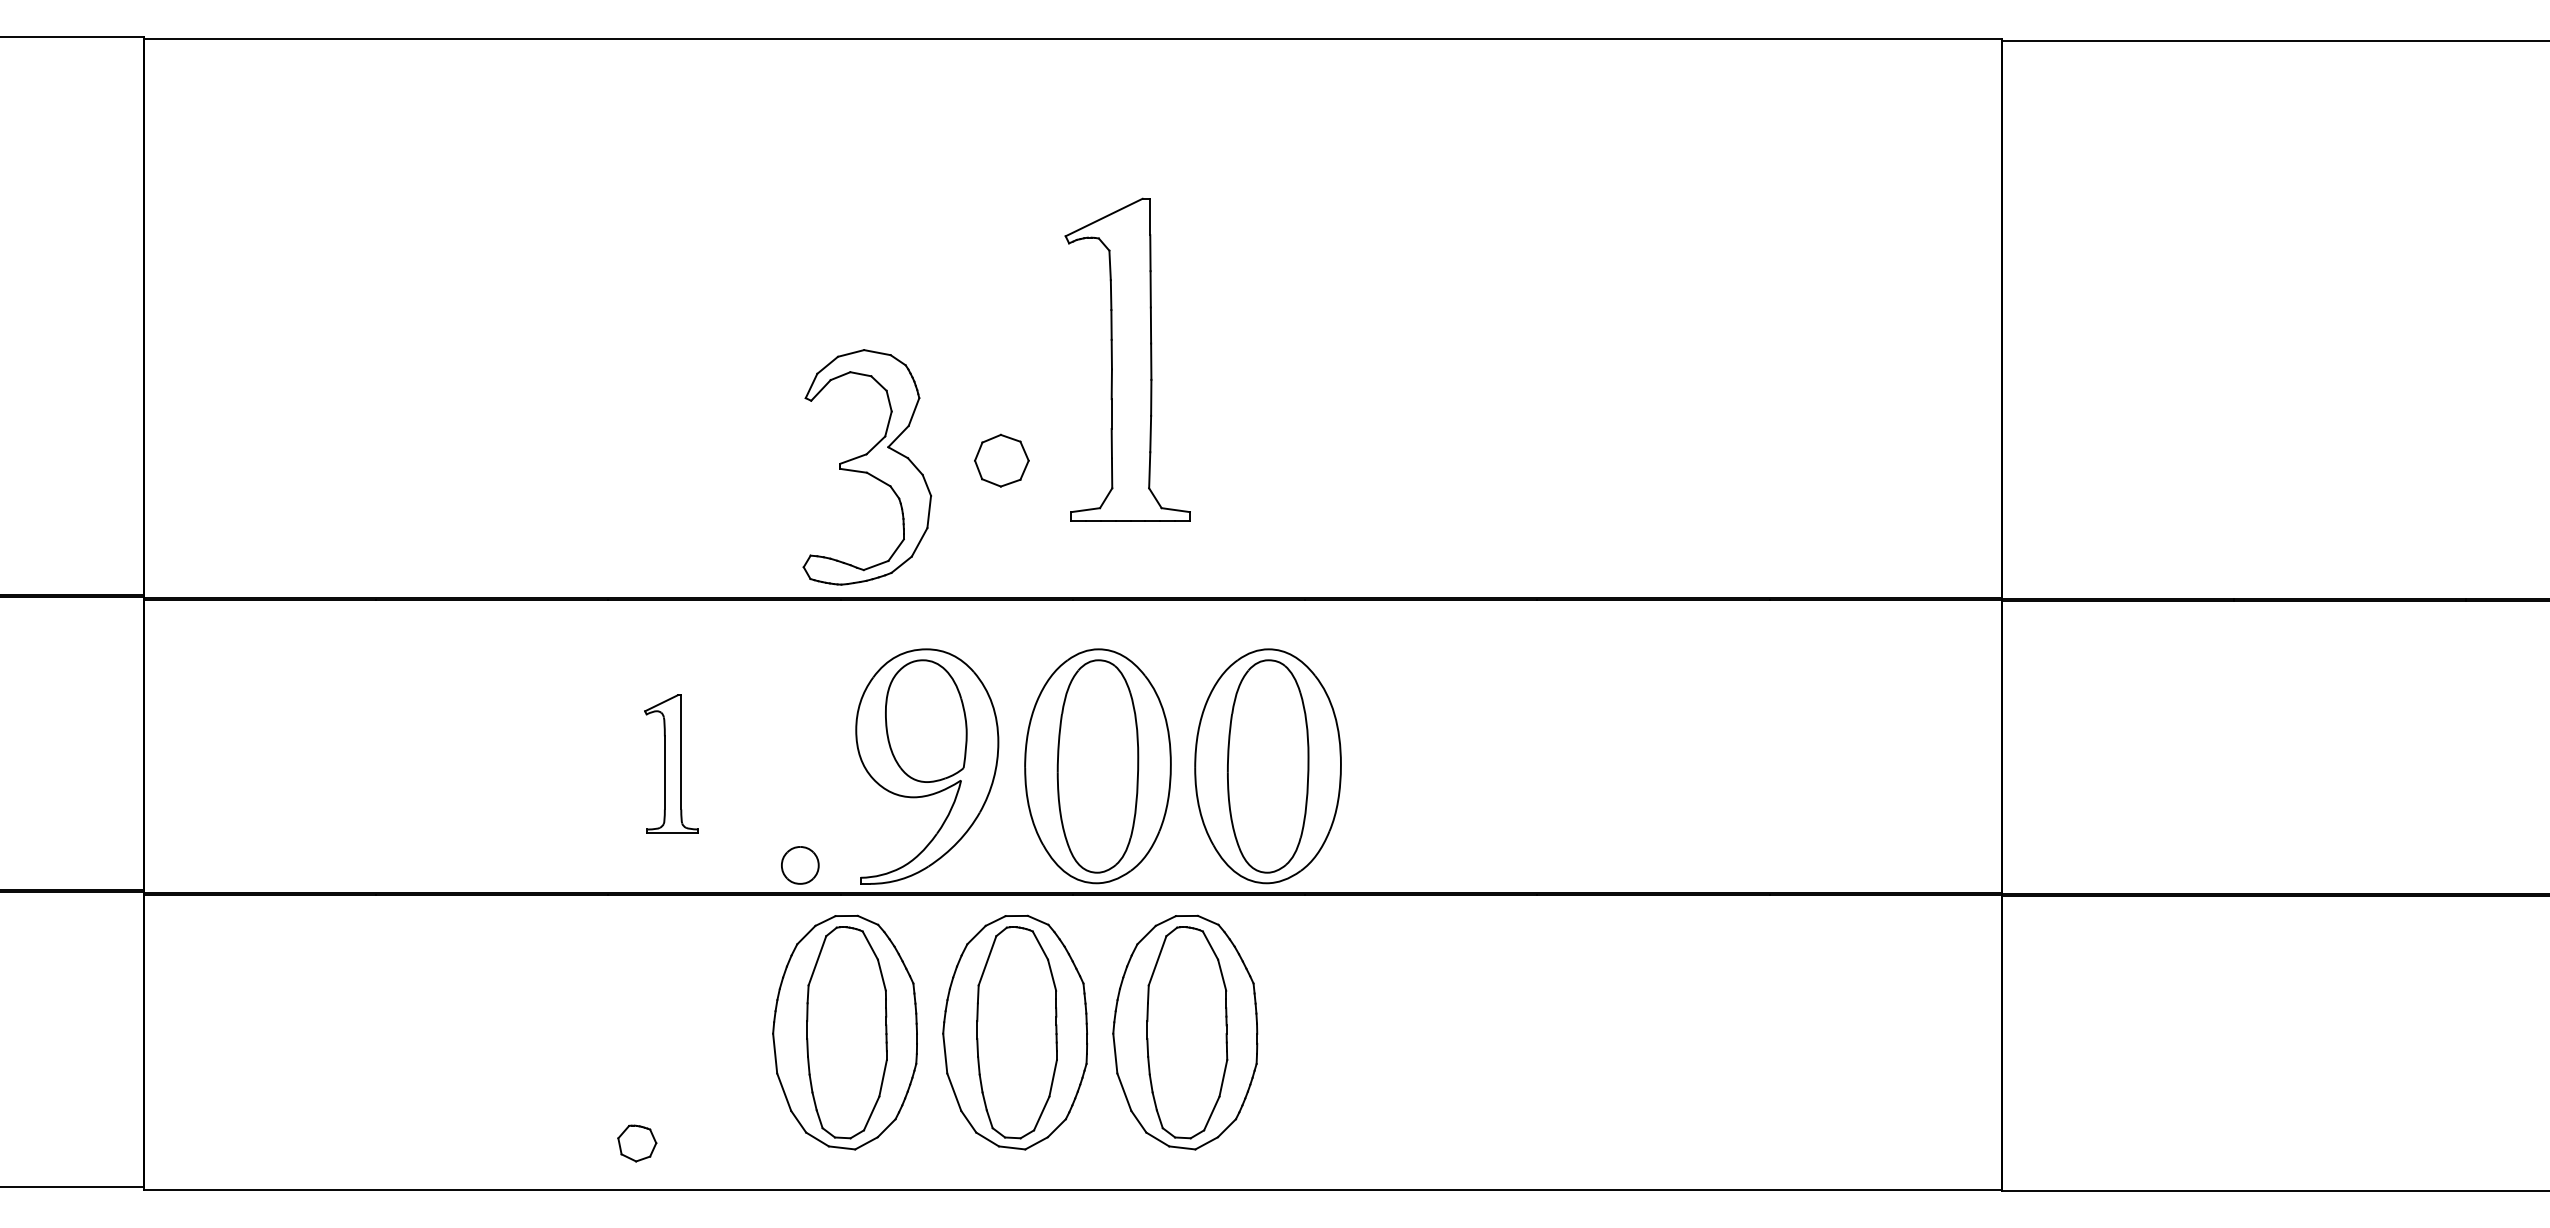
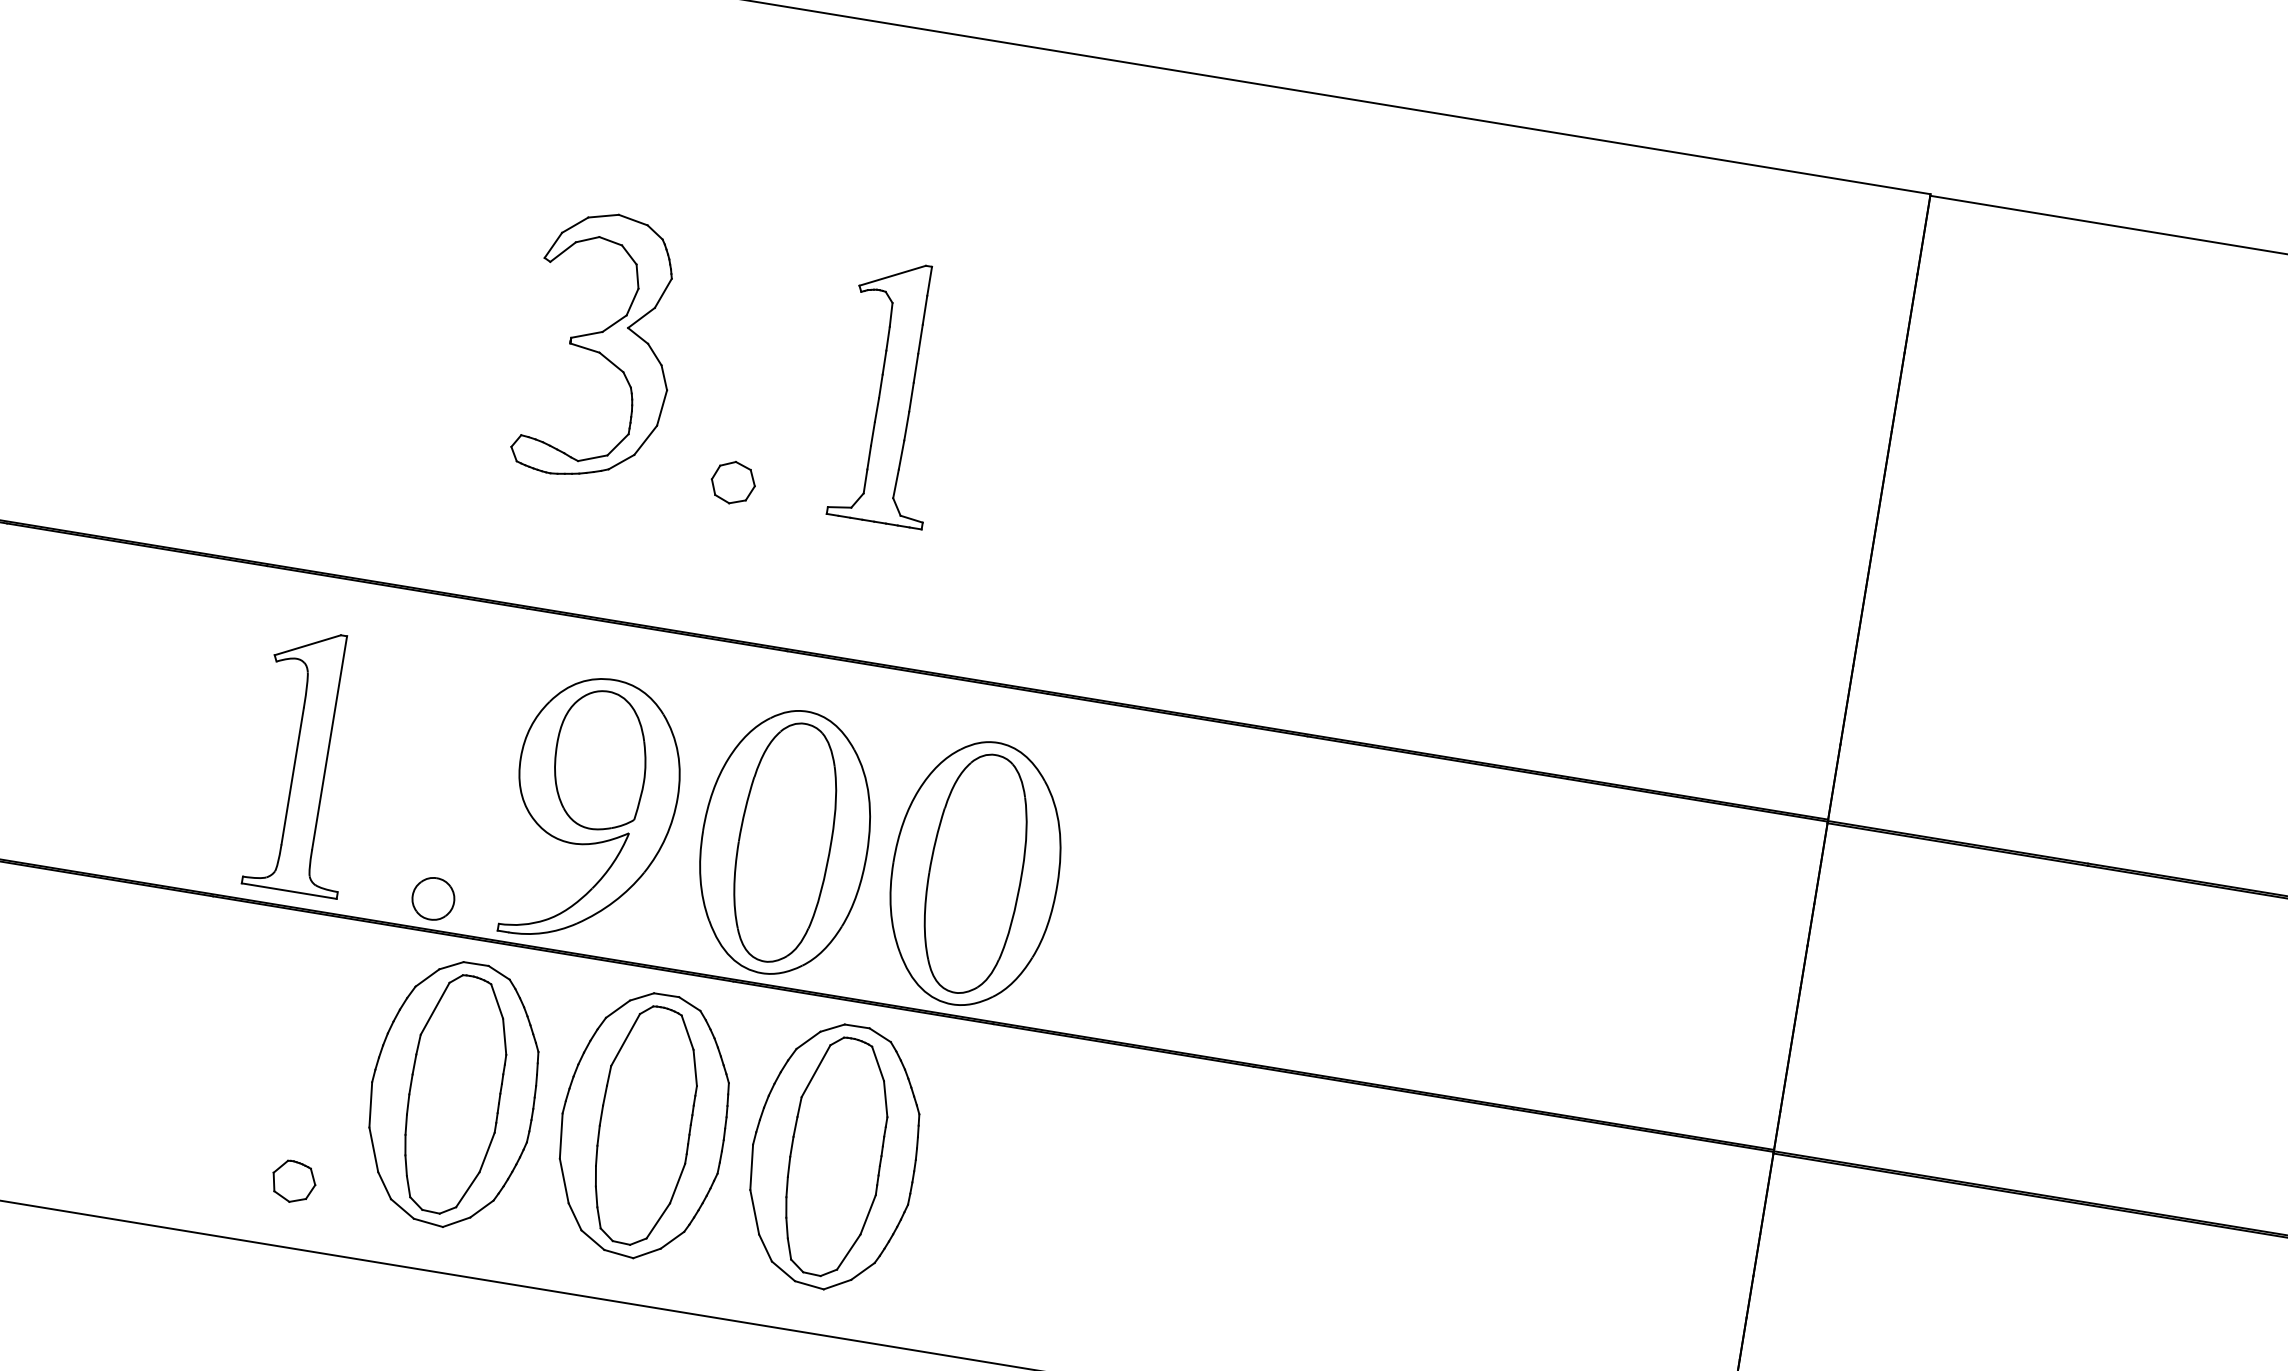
part: (1127, 359) -> (892, 392), size x0.71
part: (1001, 460) -> (732, 482), size x0.71
part: (866, 467) -> (599, 346), moved
part: (671, 763) -> (307, 761), size x1.67
part: (637, 1143) -> (294, 1182), moved

